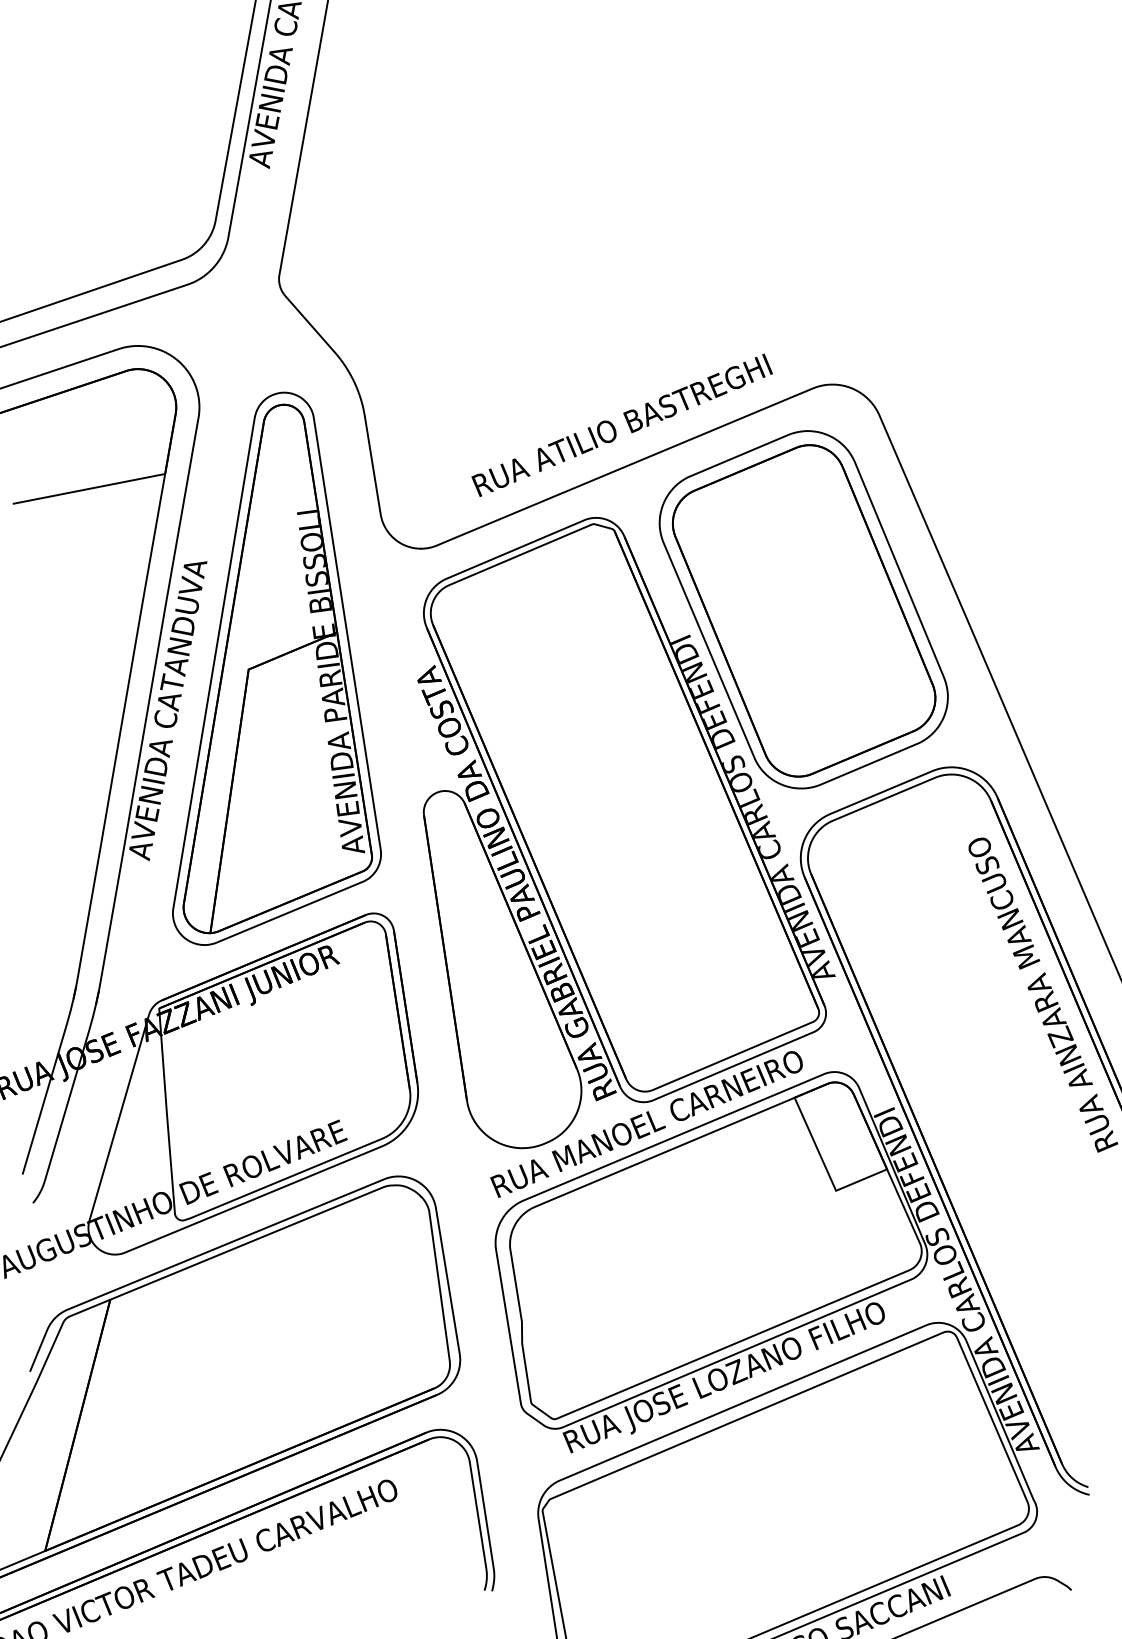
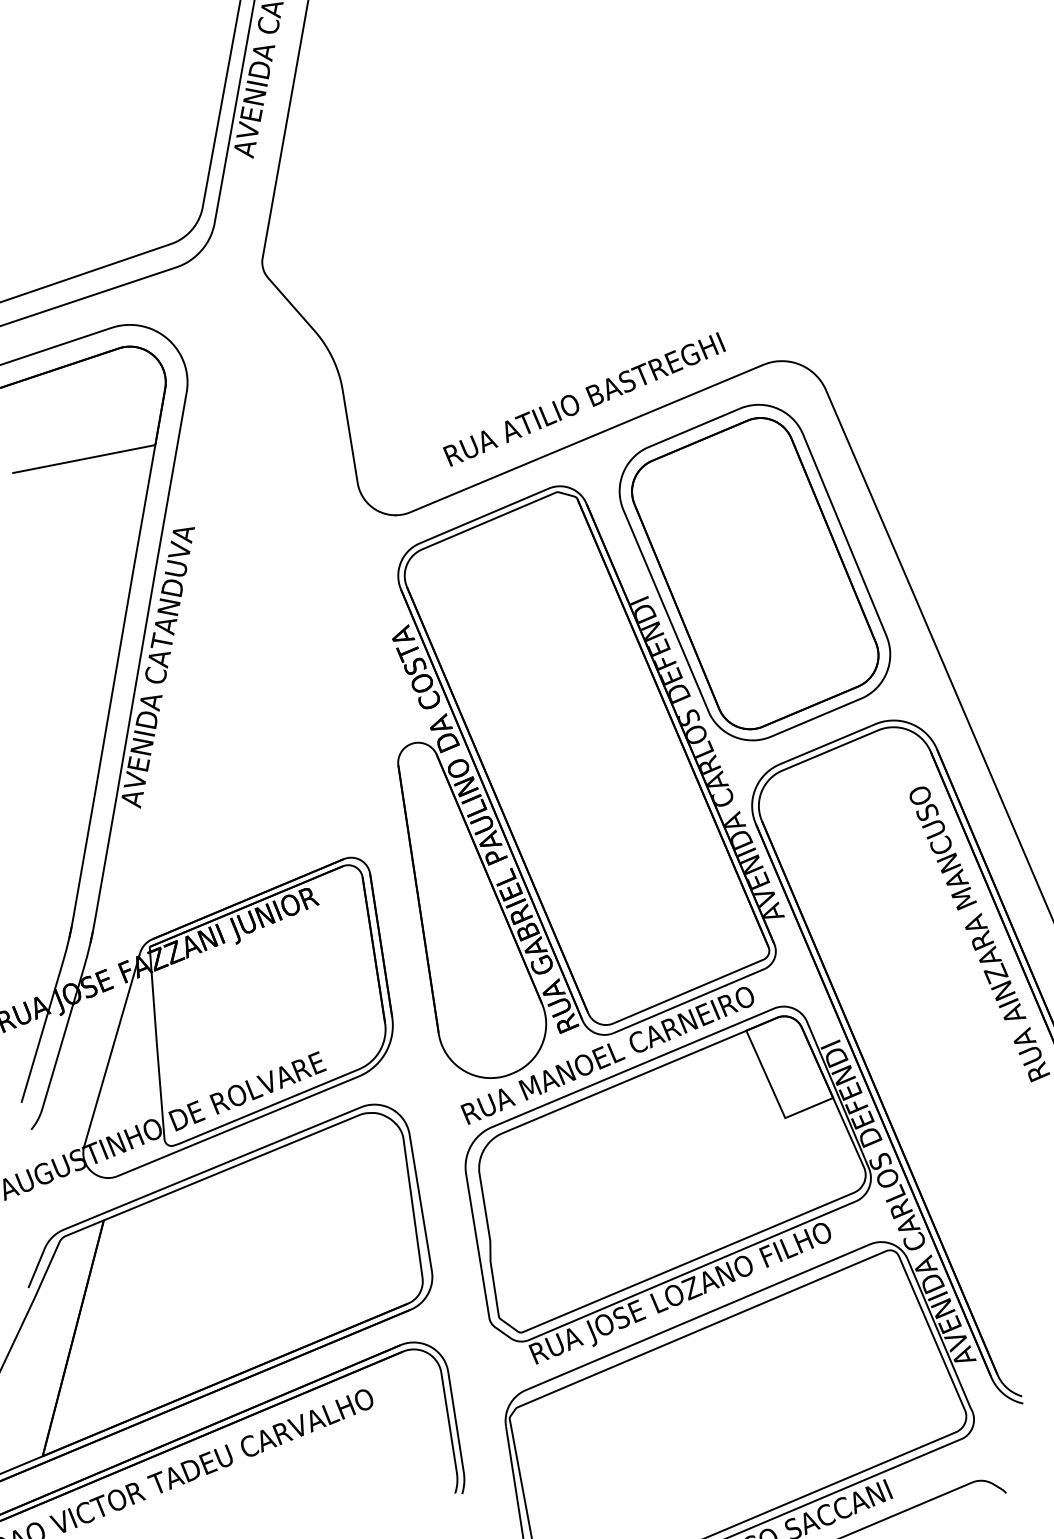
part: (276, 668) -> (259, 627), removed

